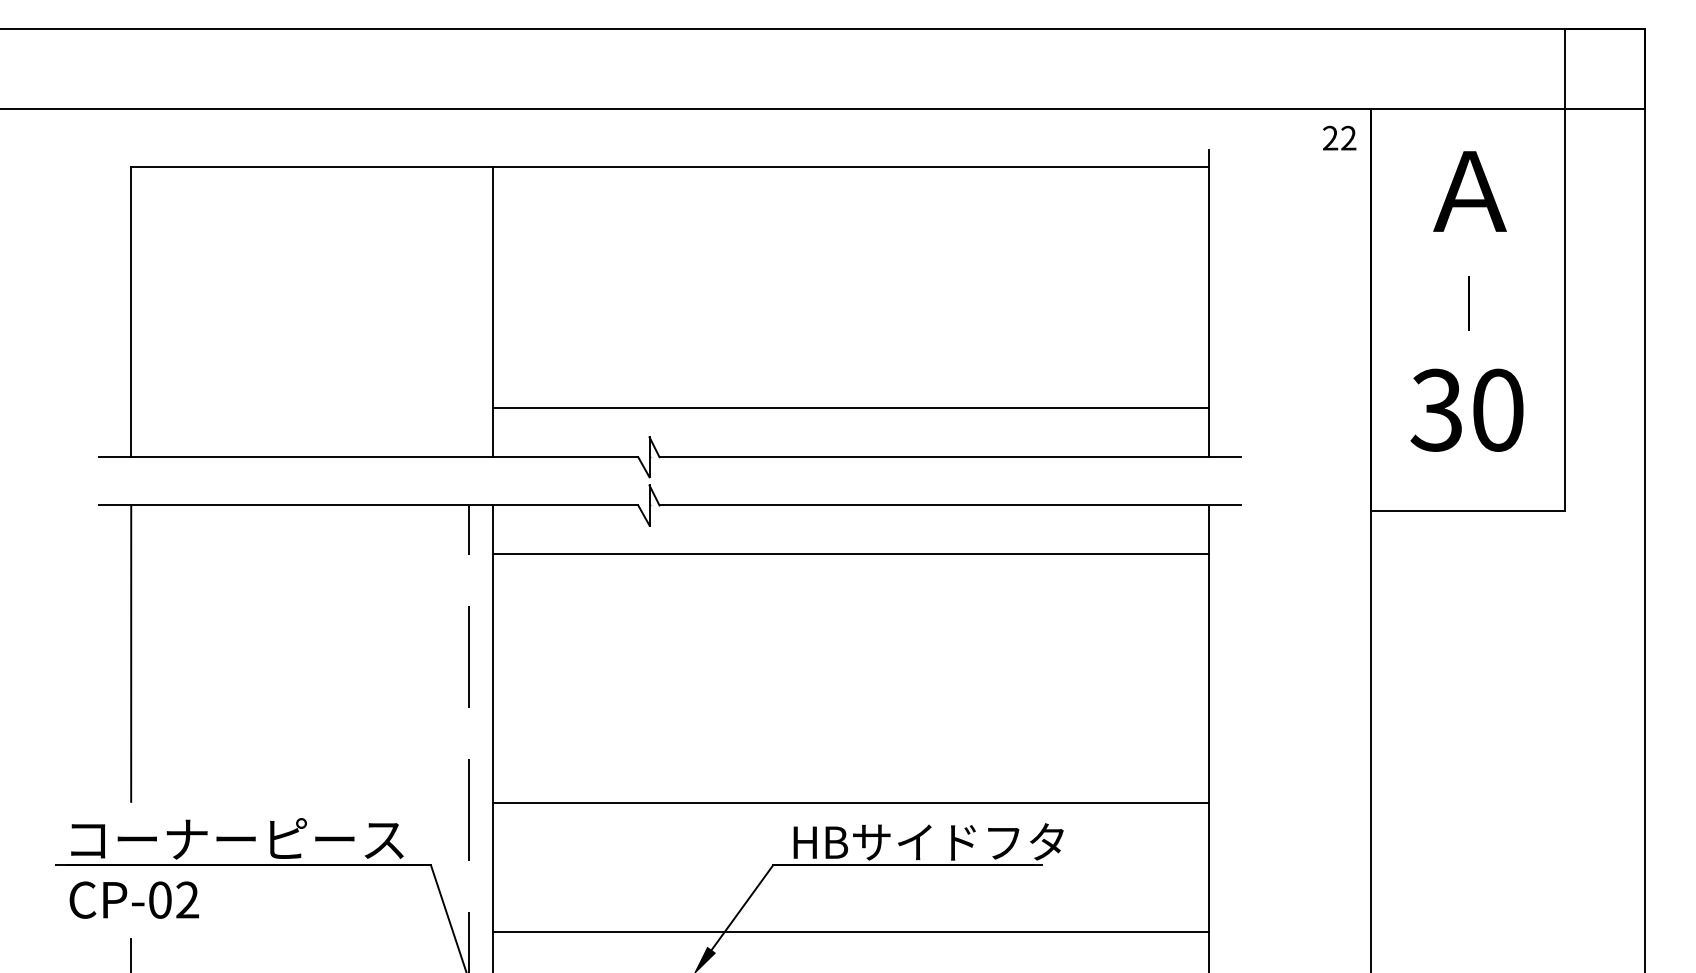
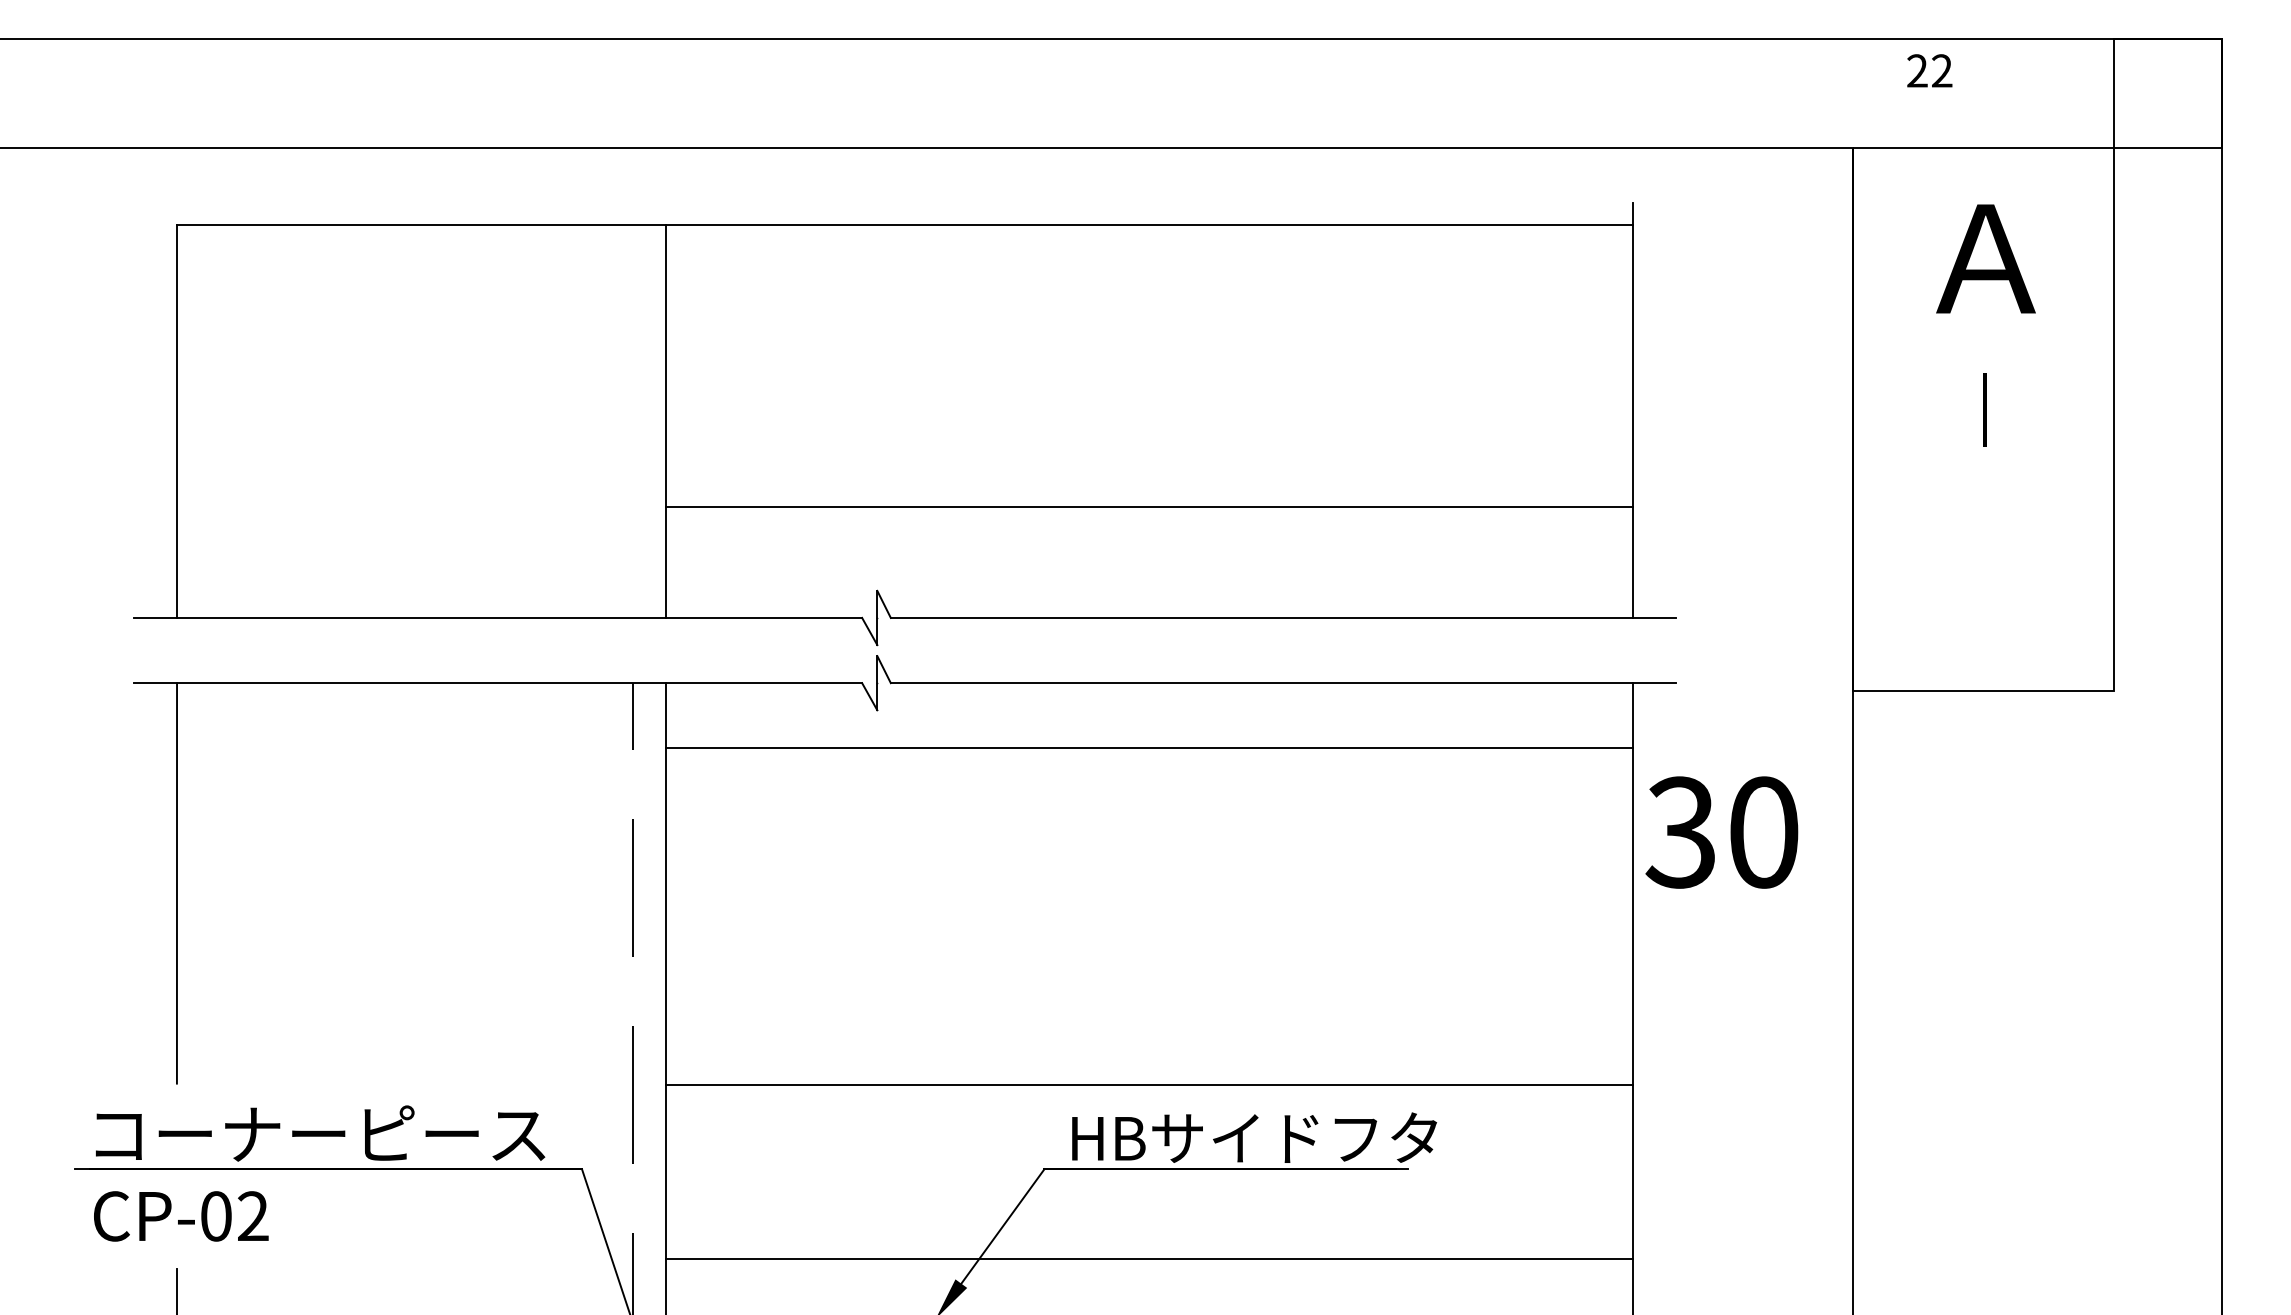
text: (1339, 137) -> (1929, 70), moved
line: (850, 408) -> (1149, 507), moved
text: (1466, 410) -> (1721, 832), moved

